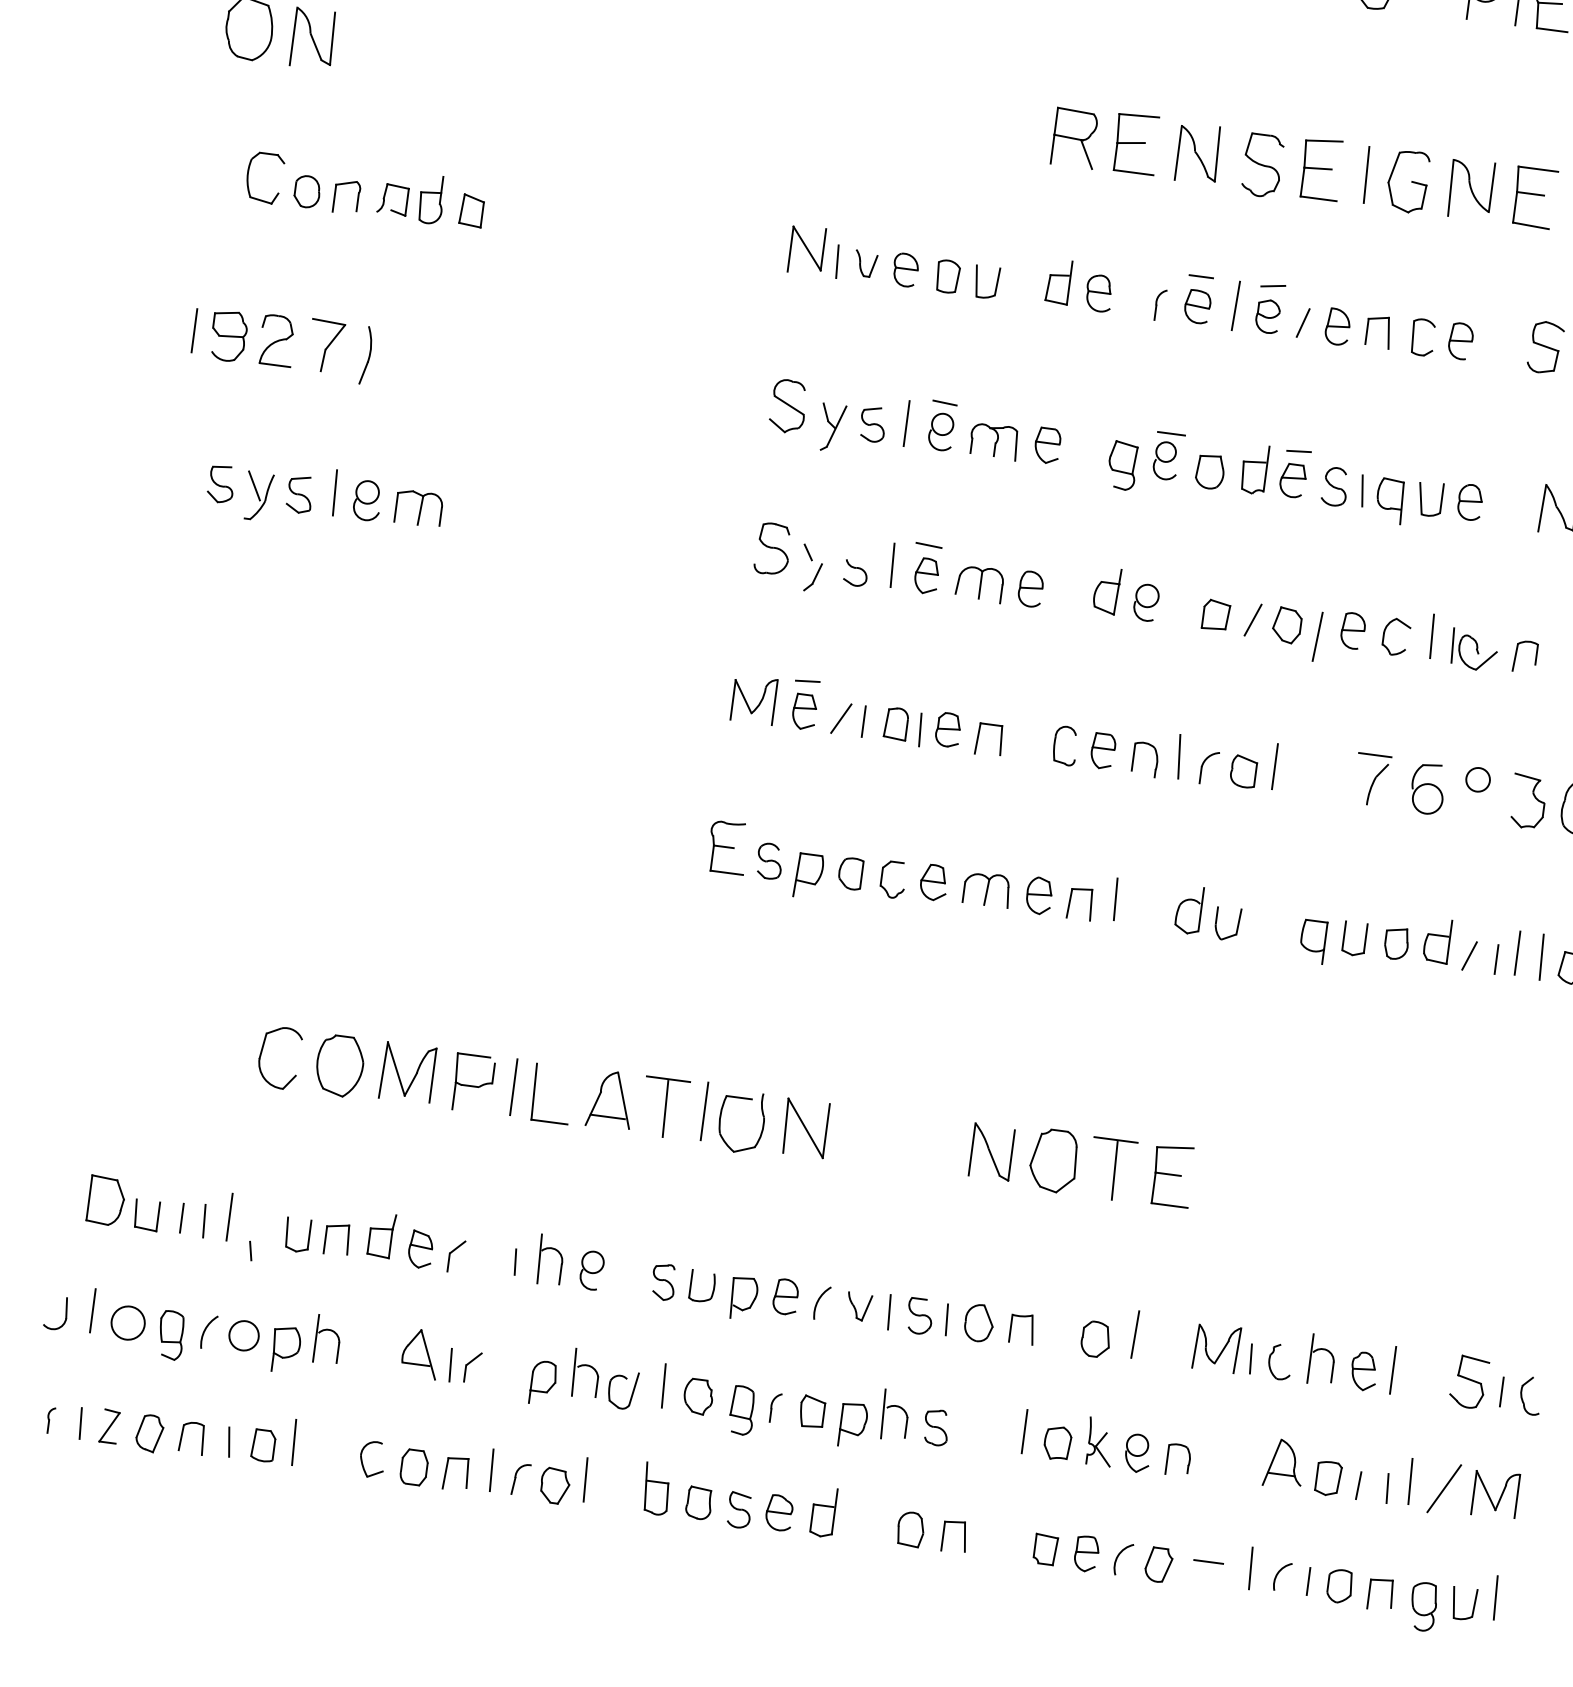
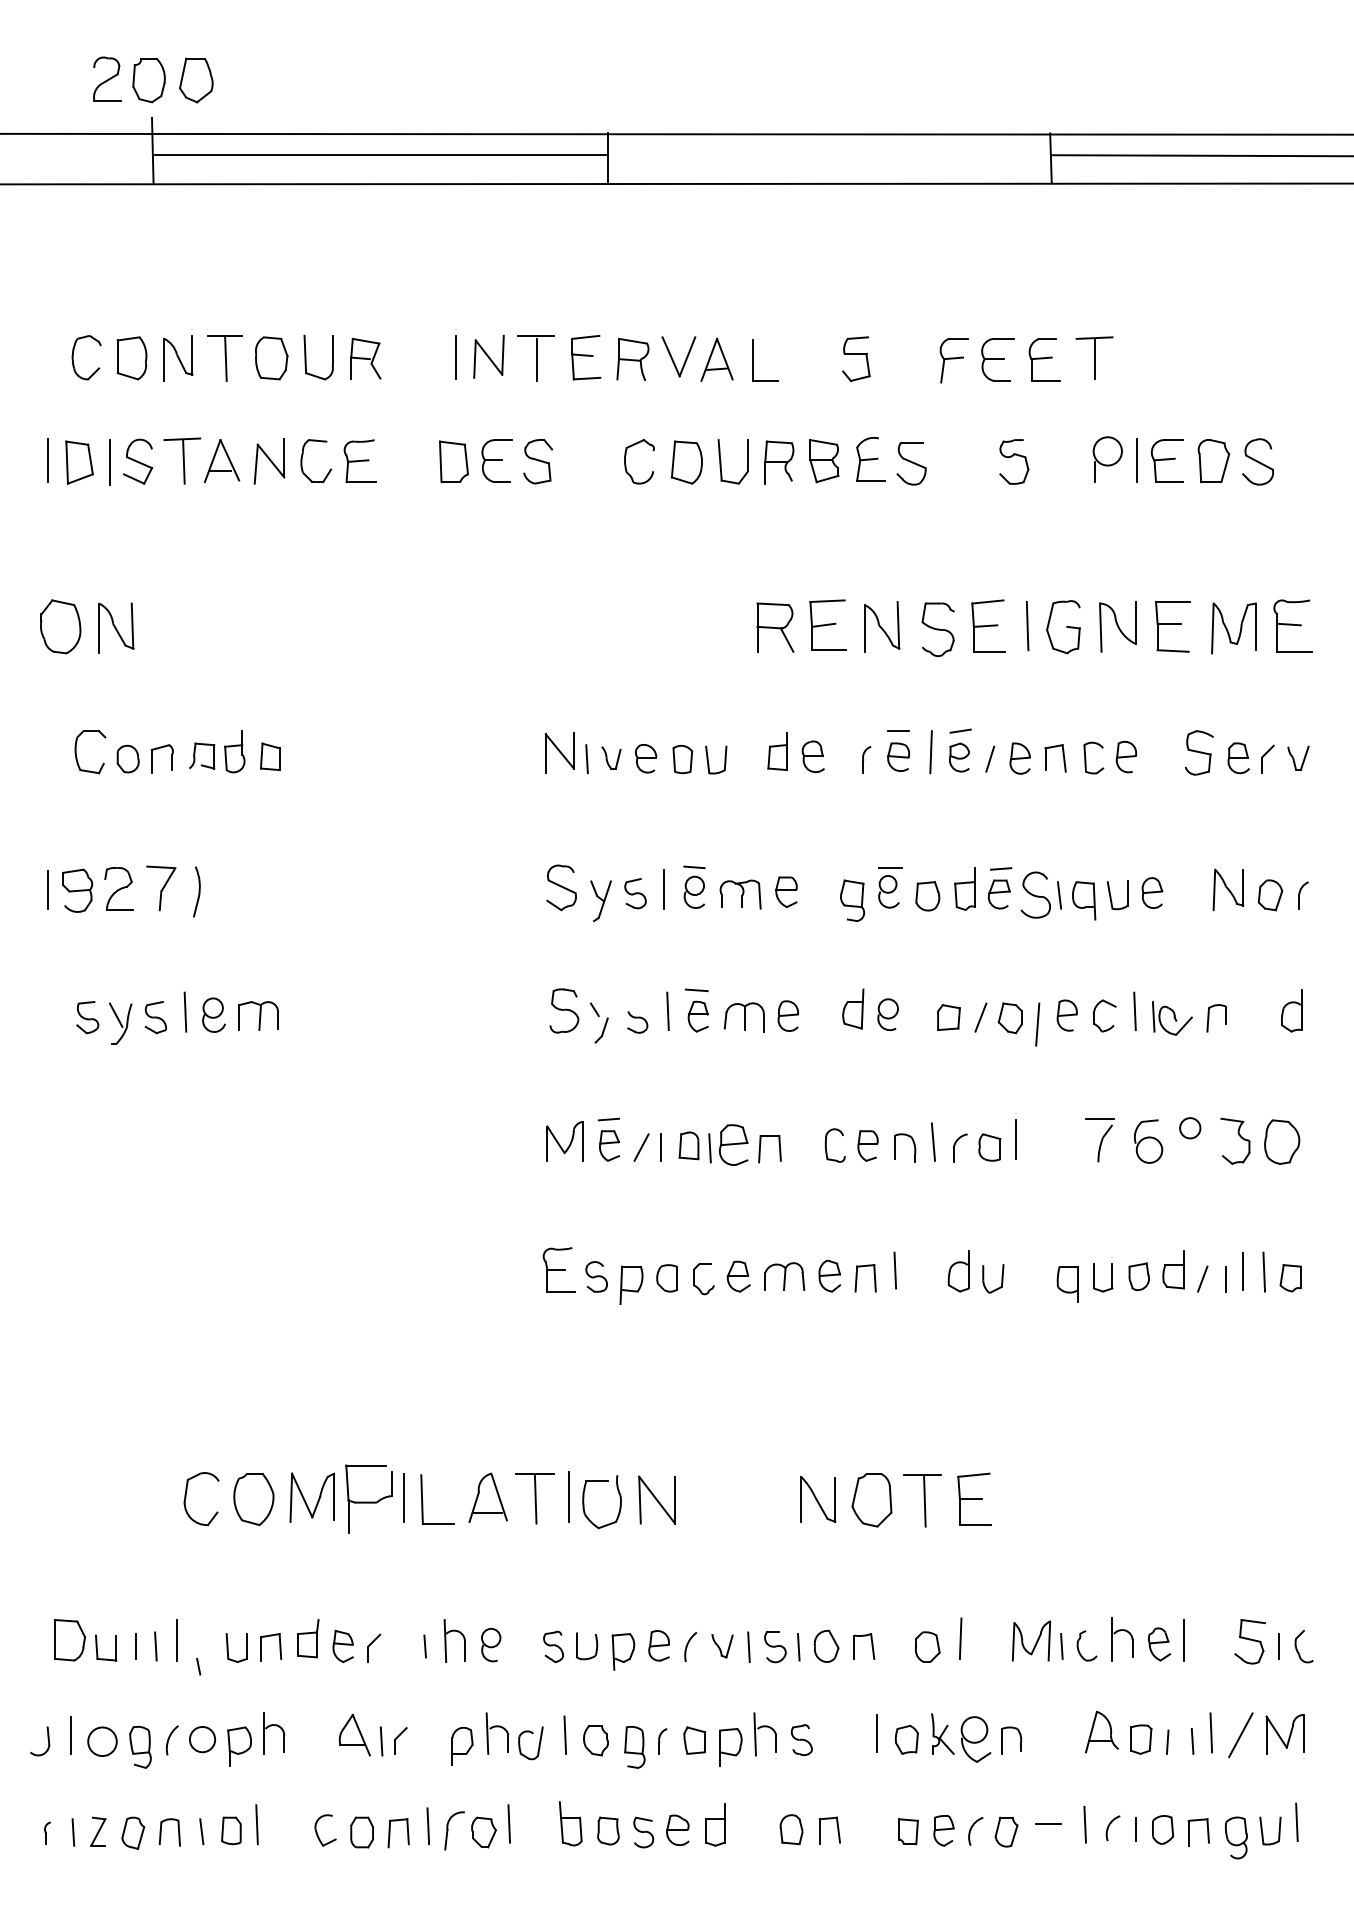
part: (1334, 486) -> (1035, 894), size x1.4
part: (947, 730) -> (733, 1145), size x1.4
part: (472, 1083) -> (368, 1499), size x1.4
part: (1138, 1453) -> (976, 1739), size x1.4
part: (520, 1479) -> (453, 1830), size x1.4

